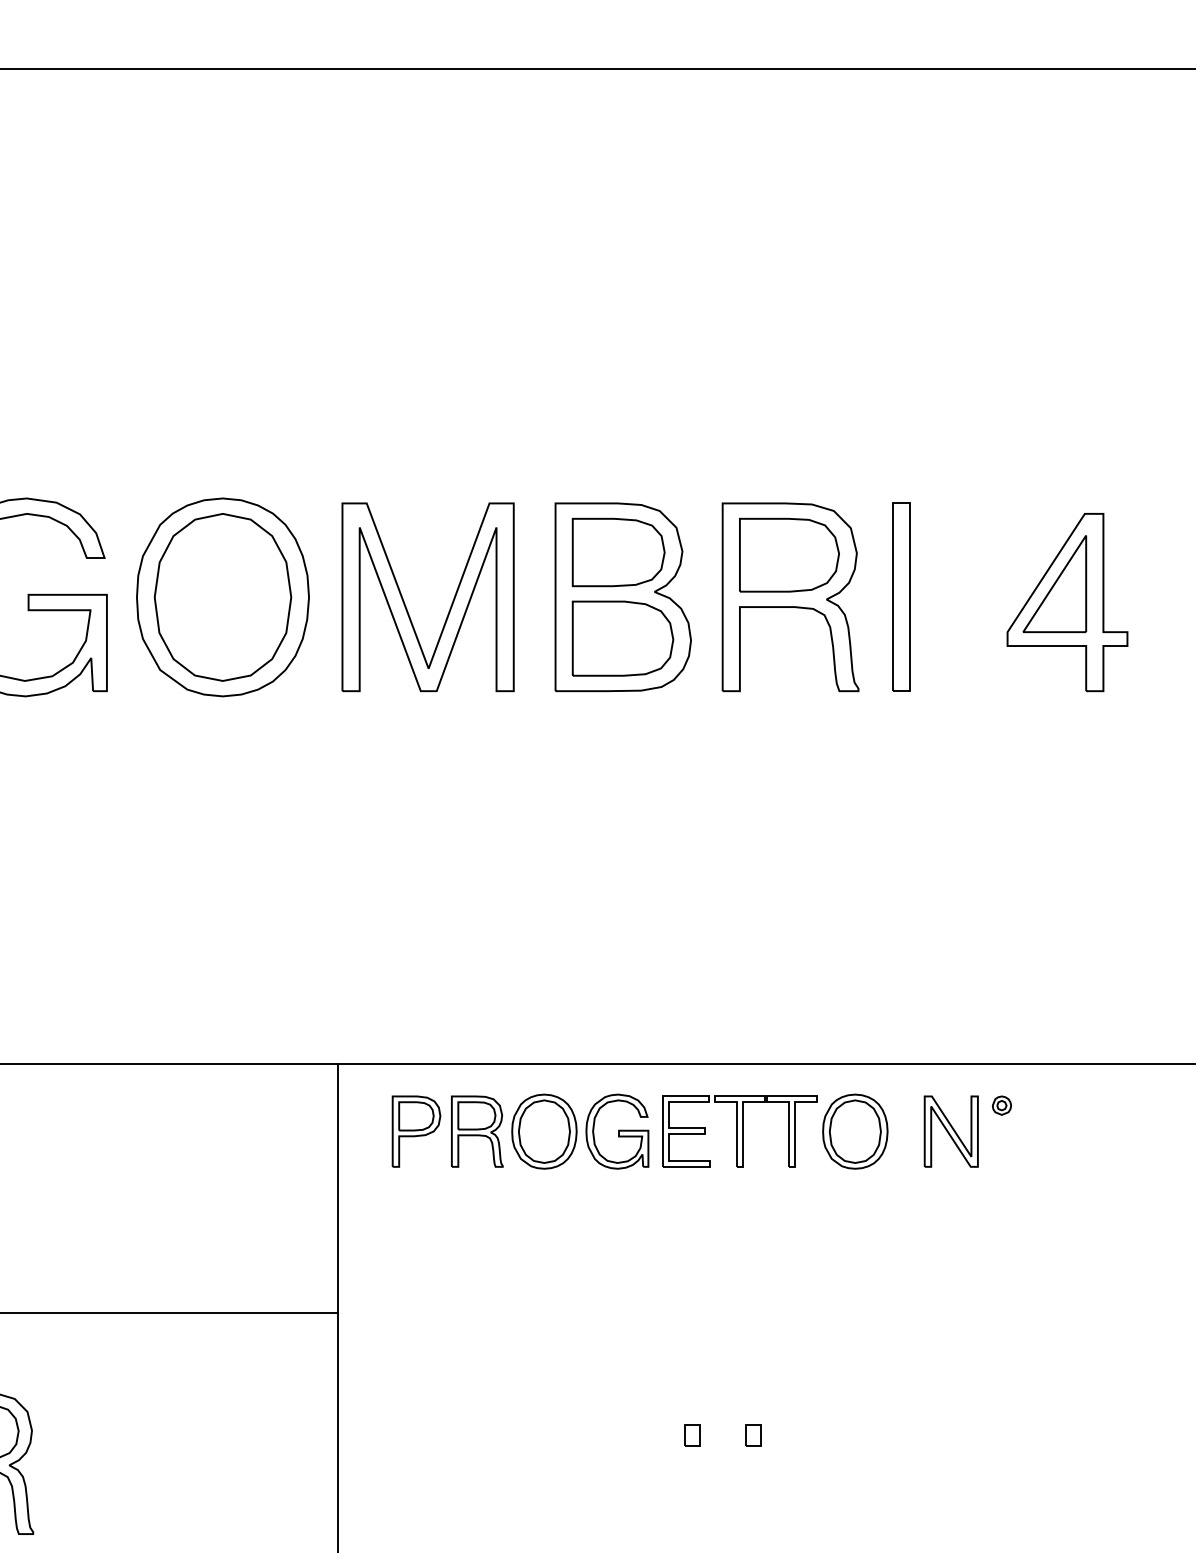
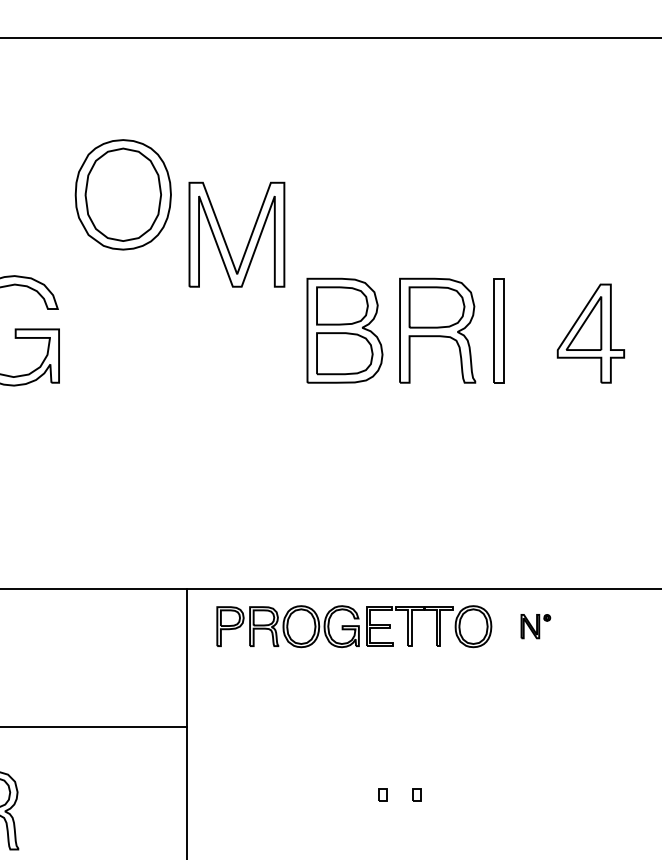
part: (221, 596) -> (122, 194), moved
part: (407, 605) -> (225, 239), moved
part: (967, 1131) -> (535, 626), size x0.6

